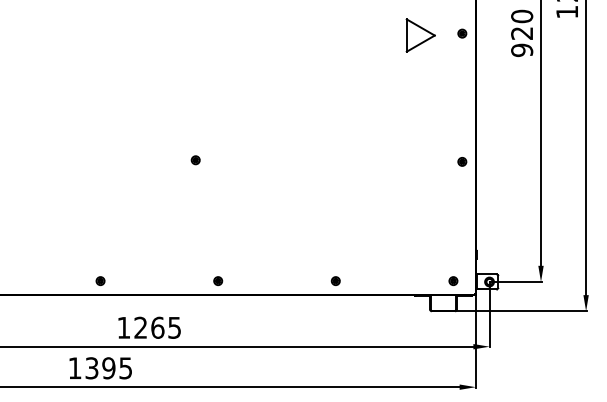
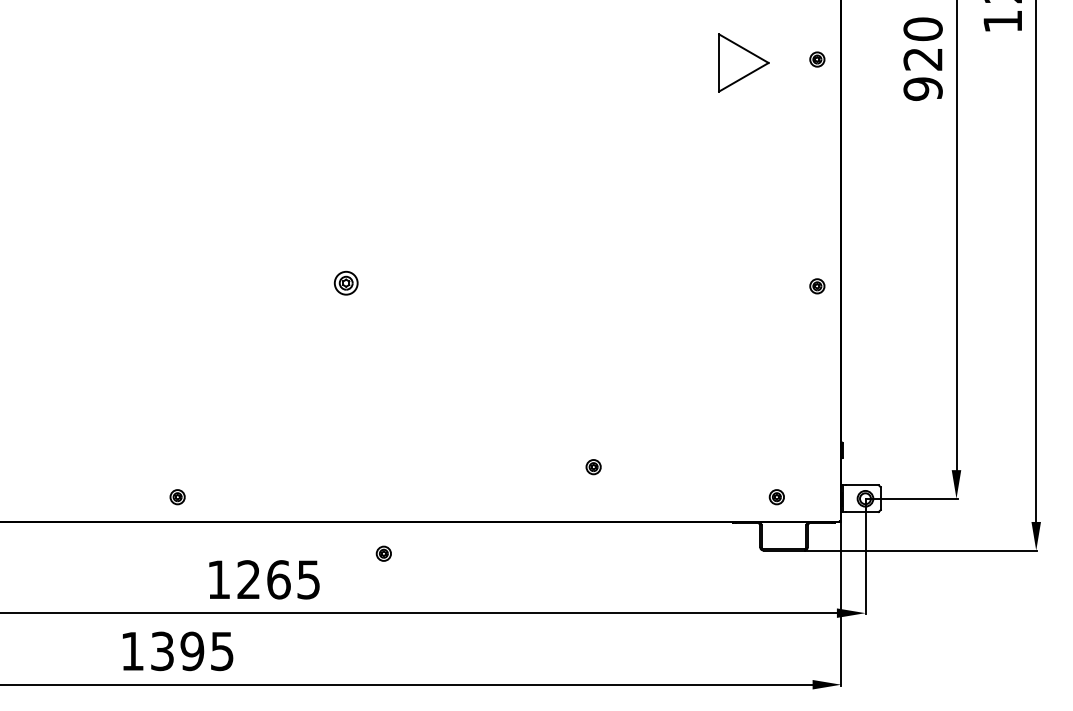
part: (195, 160) -> (345, 283), size x1.6
part: (218, 280) -> (384, 552), moved
part: (335, 280) -> (593, 466), moved
part: (453, 281) -> (776, 497), moved

